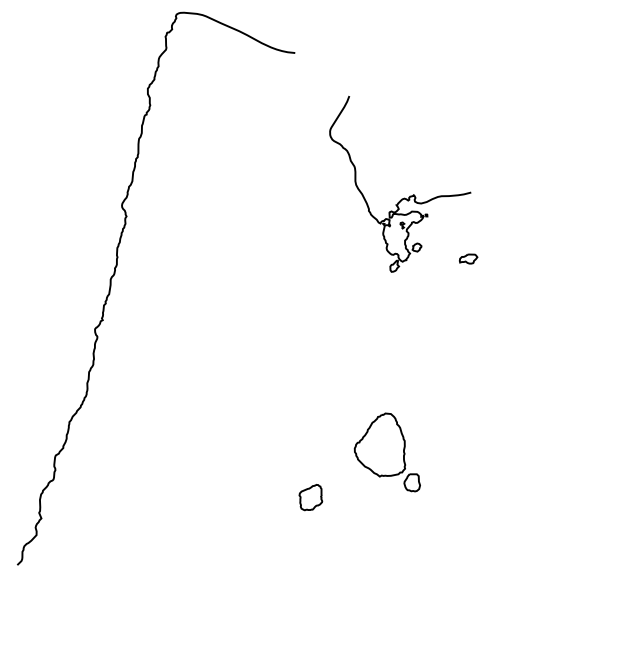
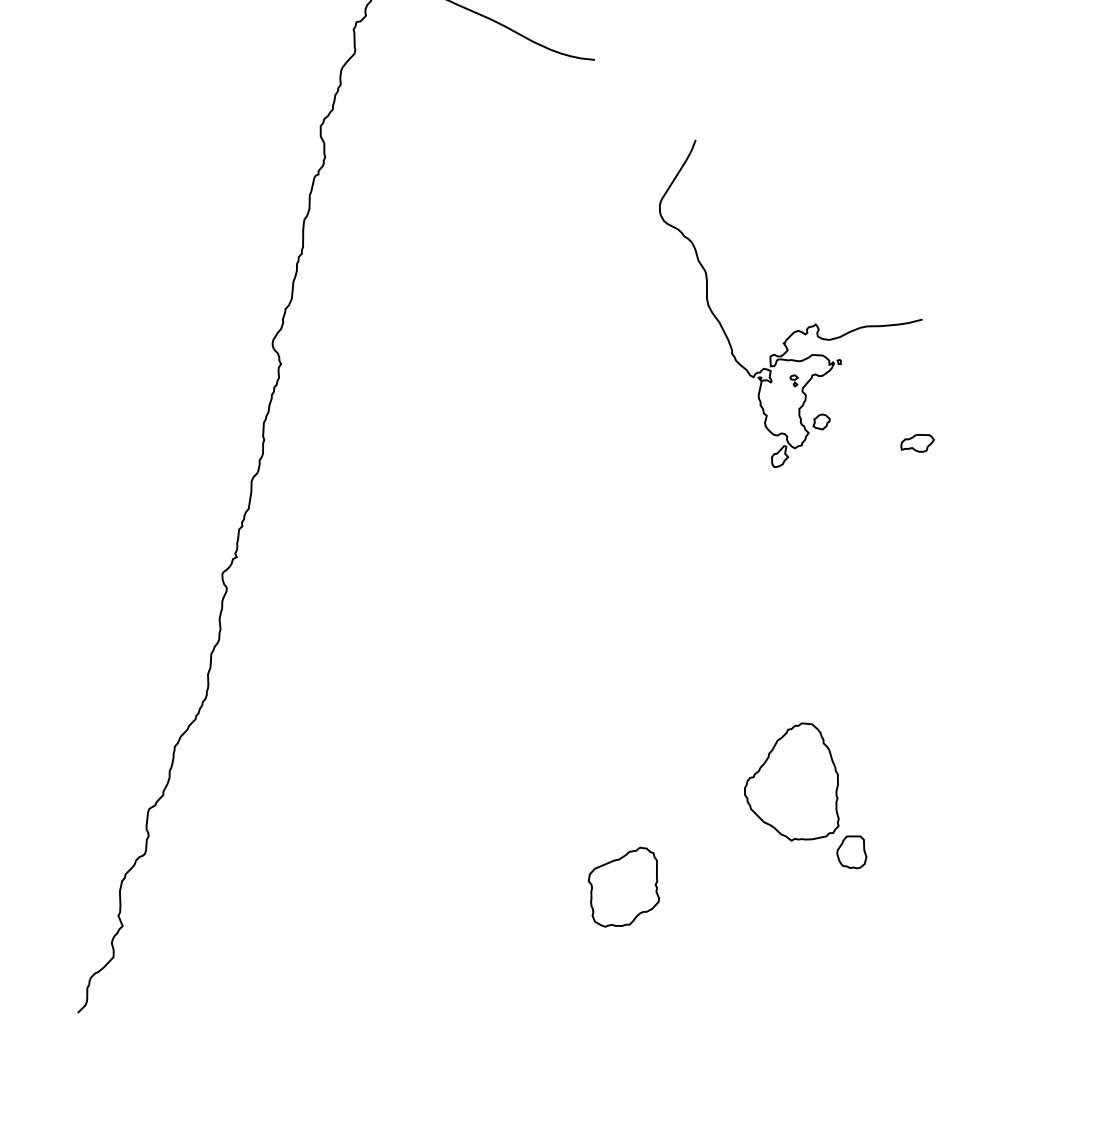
part: (386, 452) -> (803, 795), moved
part: (310, 497) -> (623, 887), size x1.67

